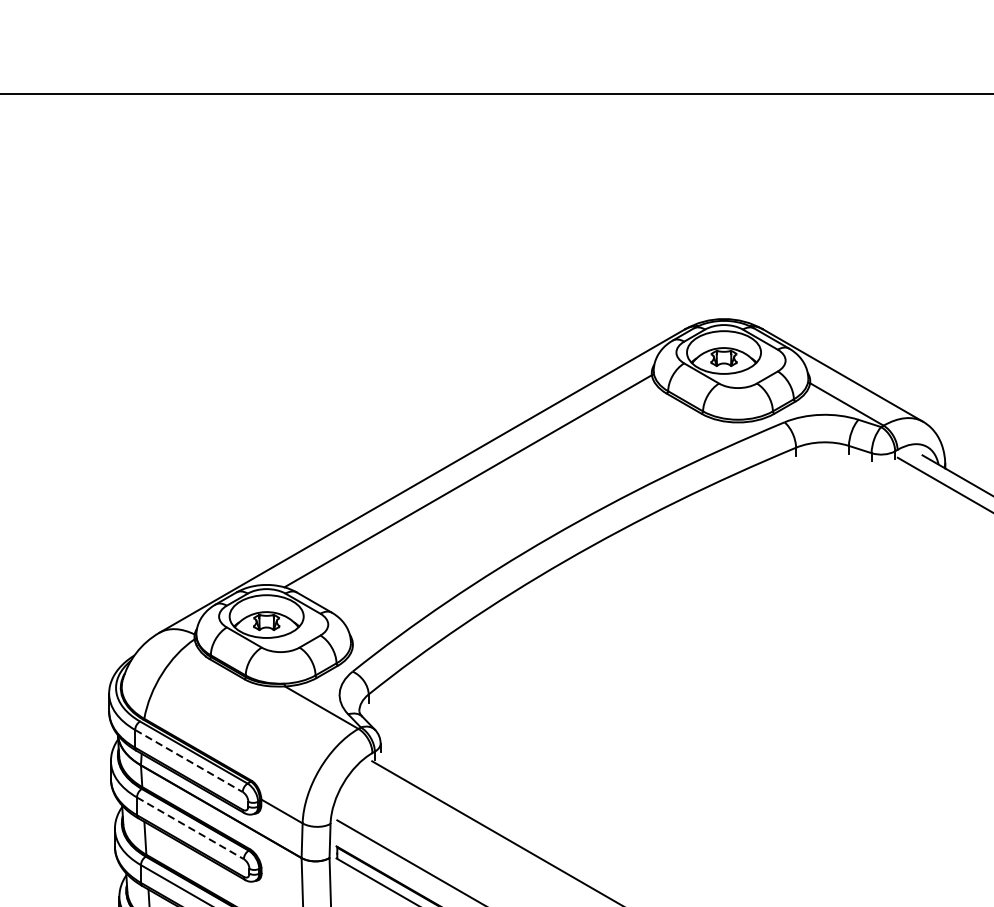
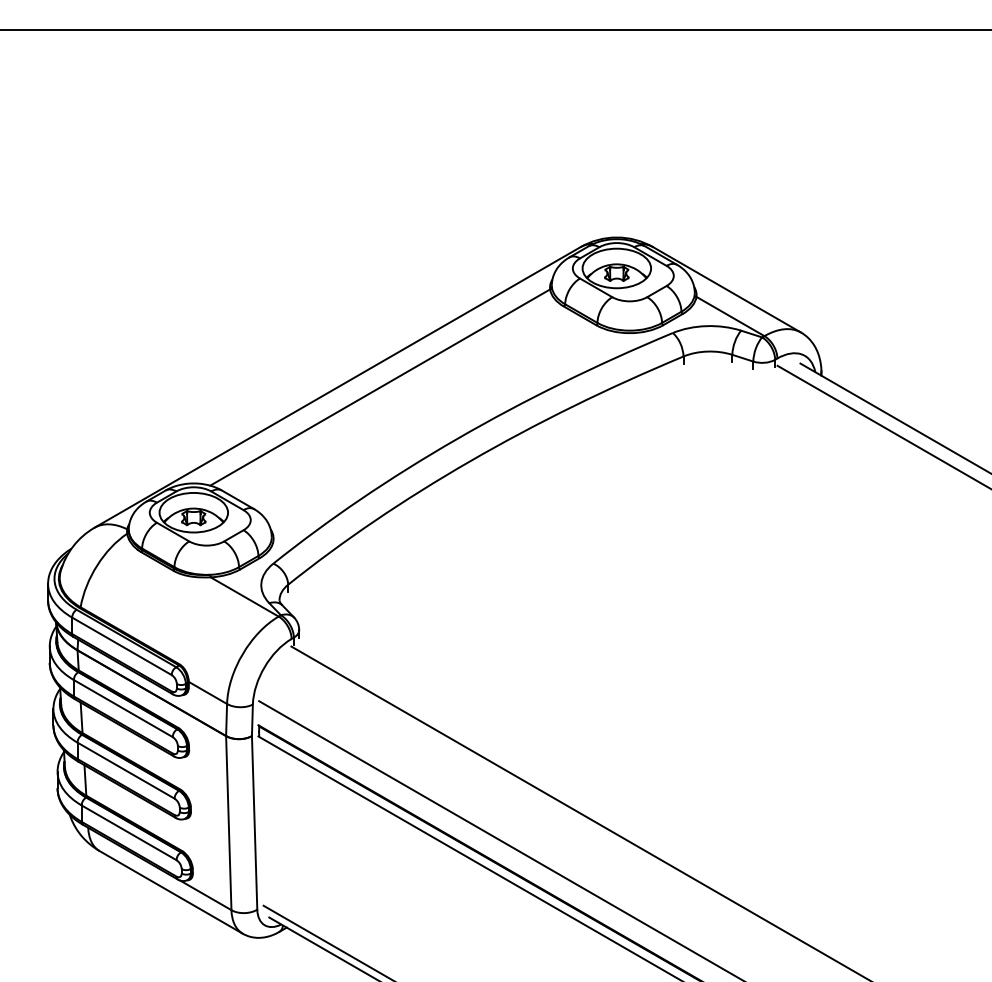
line: (189, 761) -> (122, 646), dashed -> solid
line: (190, 828) -> (123, 708), dashed -> solid

